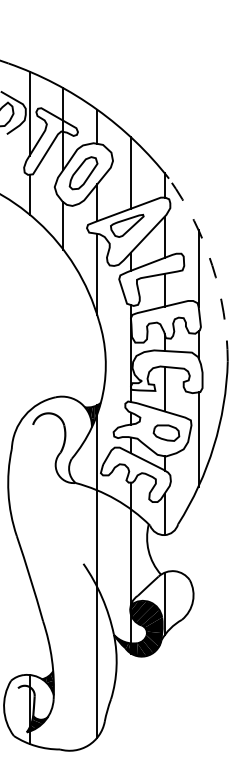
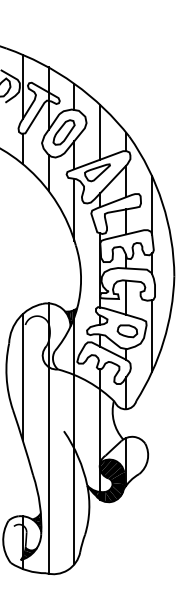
arc: (212, 265) -> (162, 203), dashed -> solid
line: (29, 492) -> (22, 376), added
line: (63, 573) -> (48, 438), added

